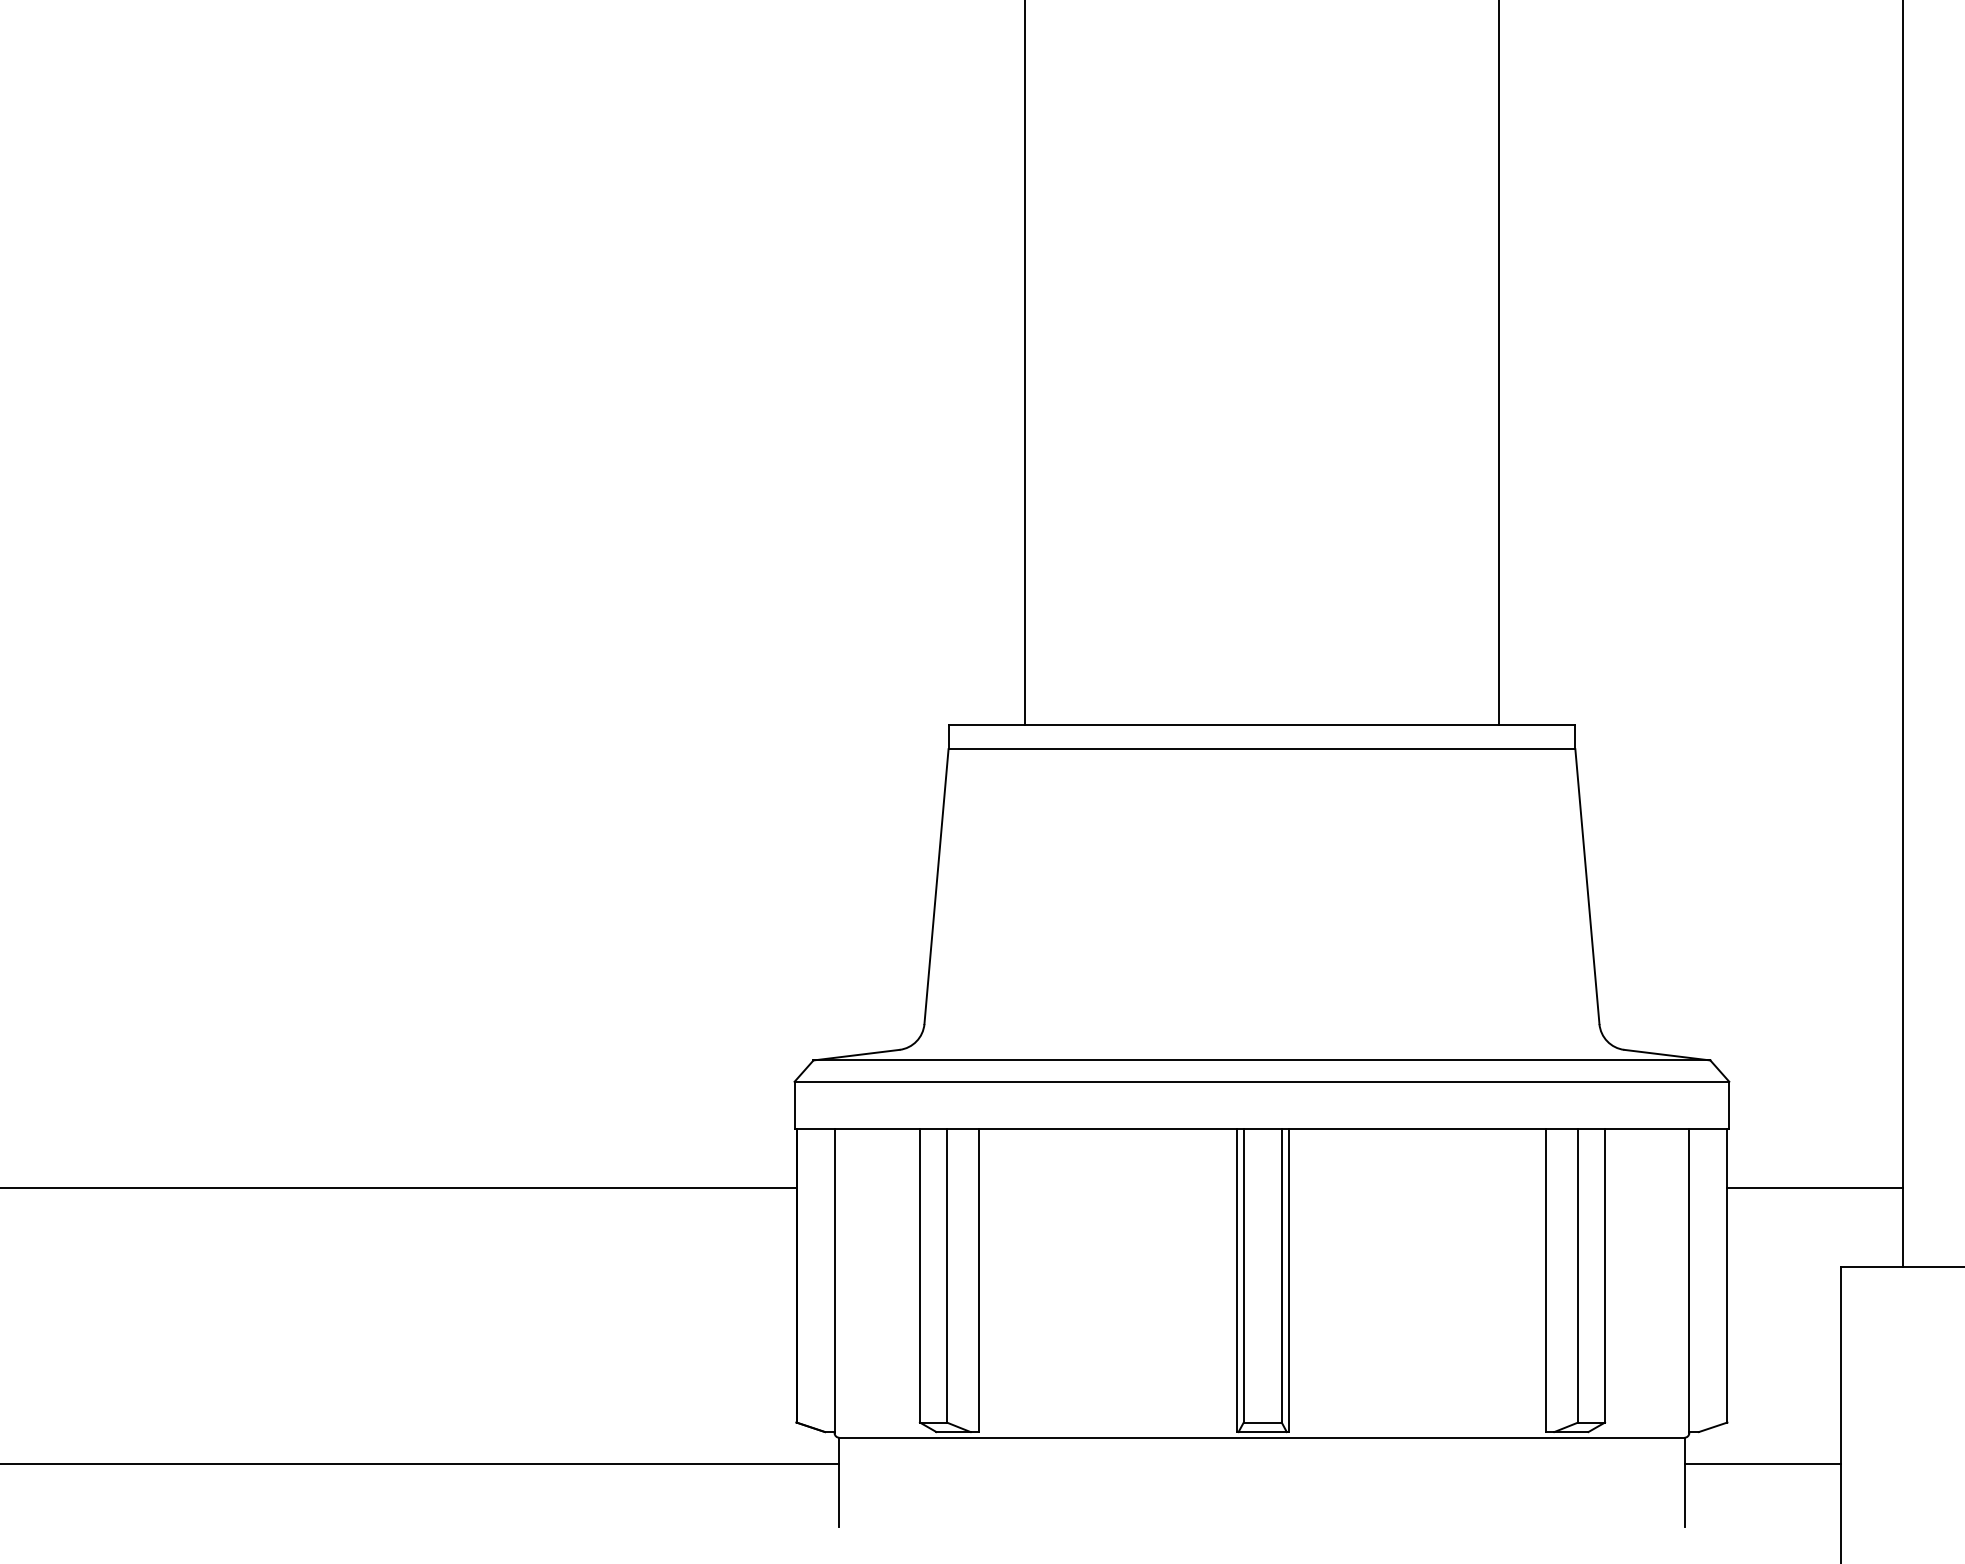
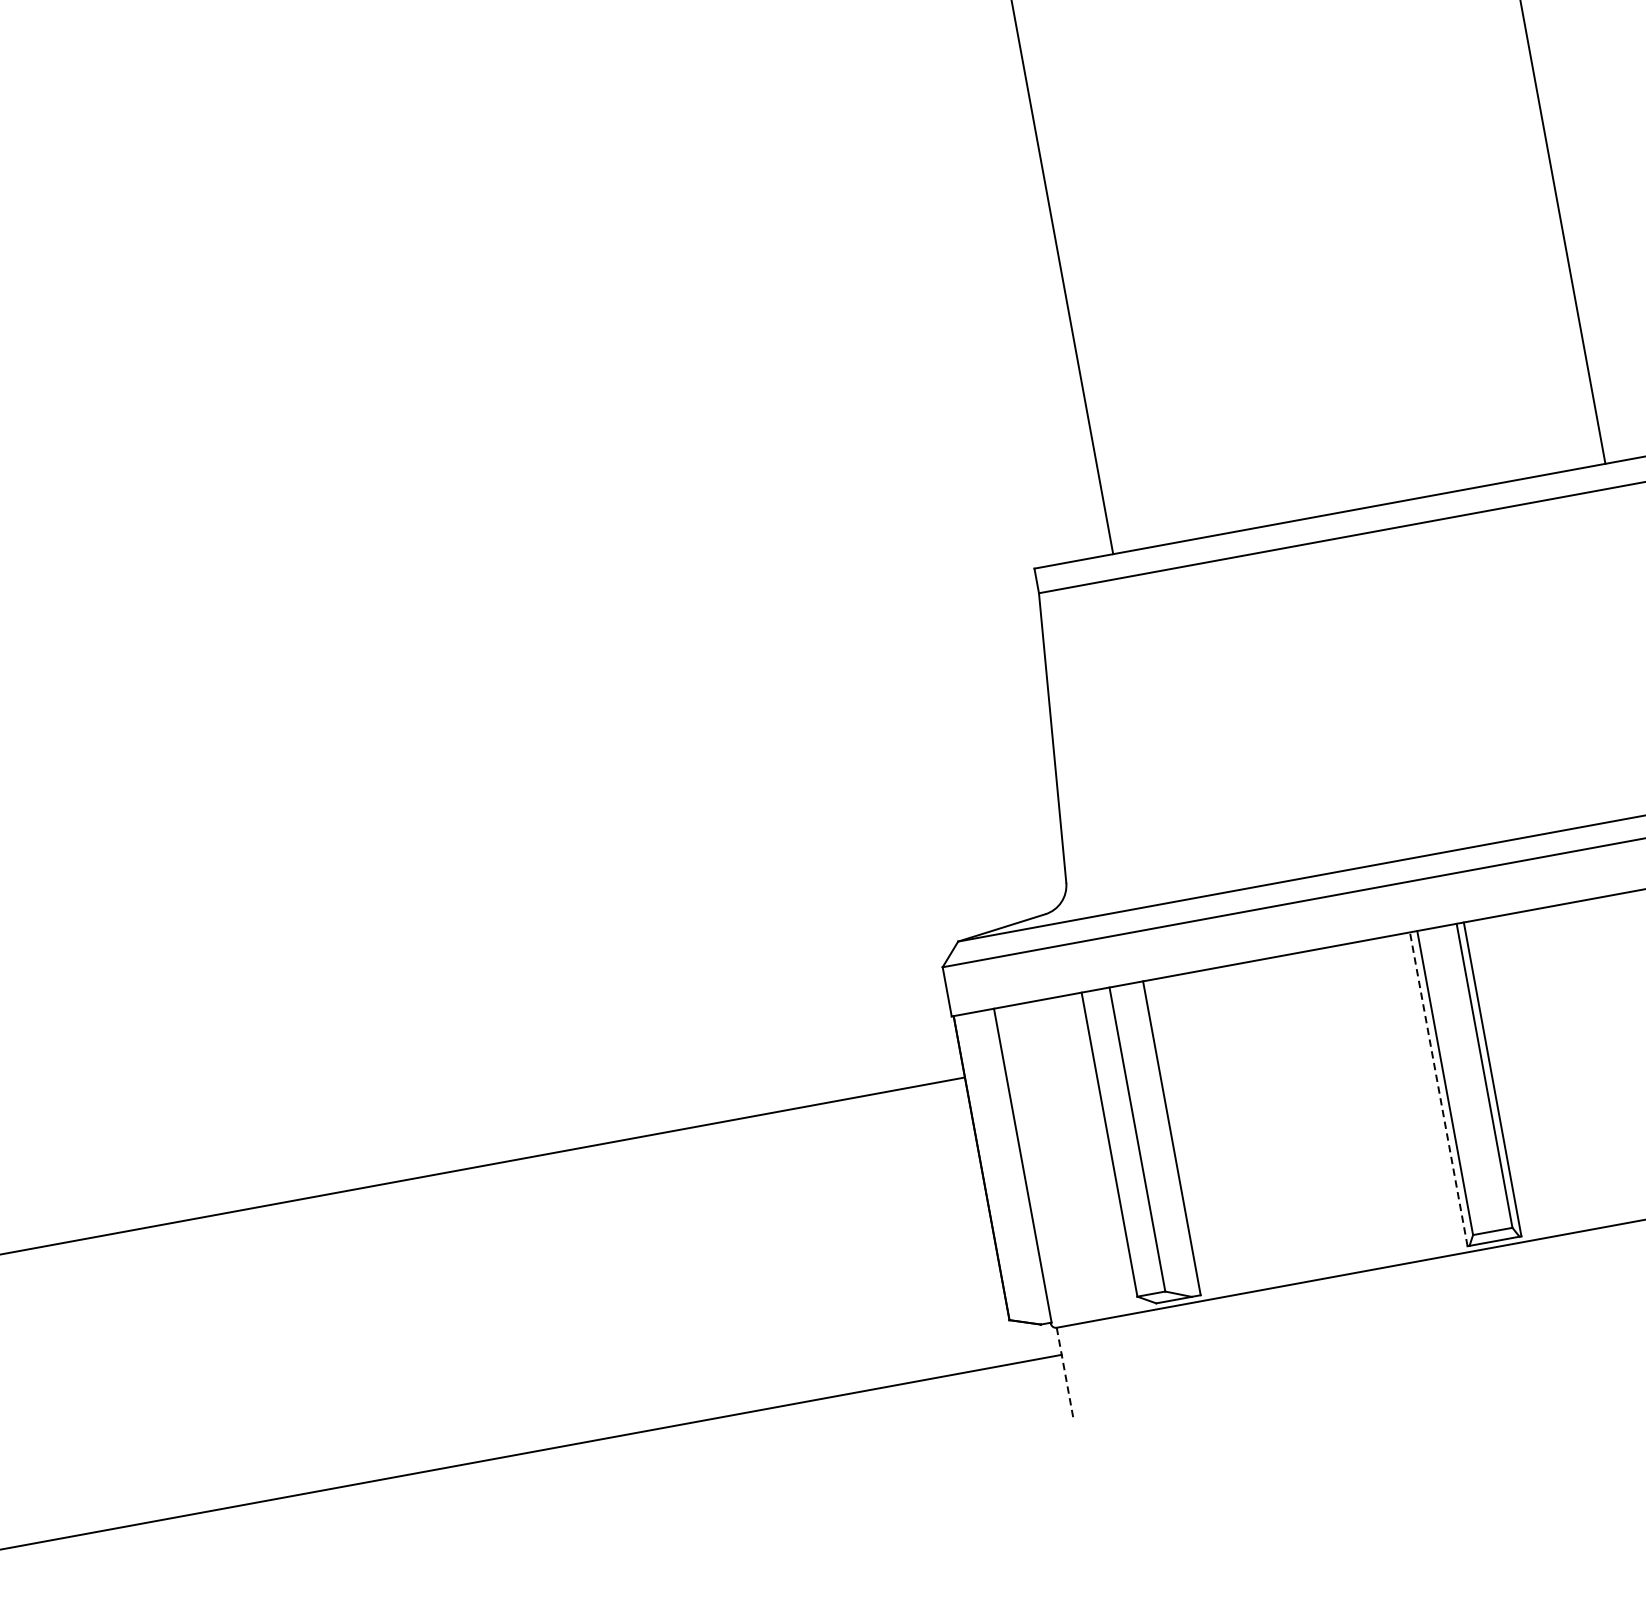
line: (1236, 1280) -> (1438, 1089), solid -> dashed
line: (839, 1482) -> (1065, 1374), solid -> dashed

